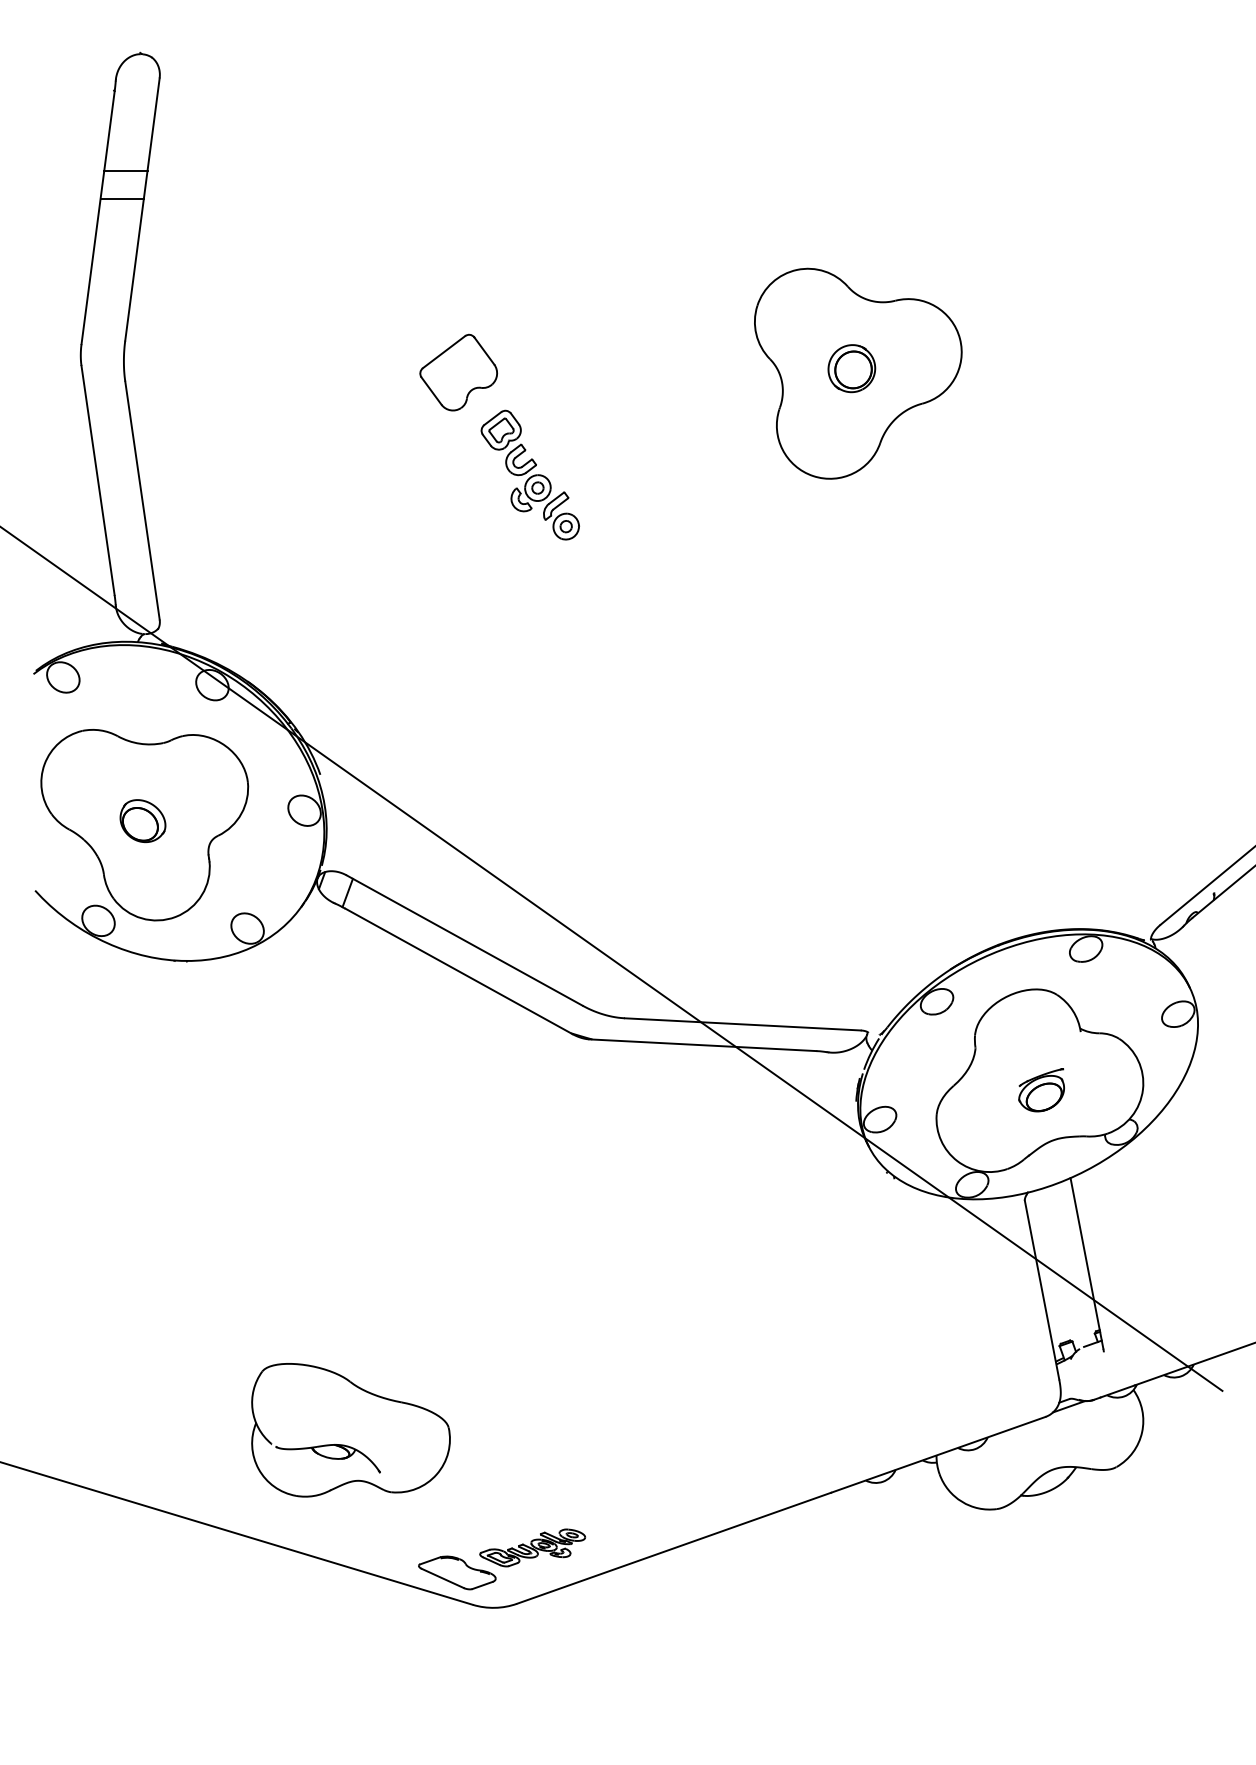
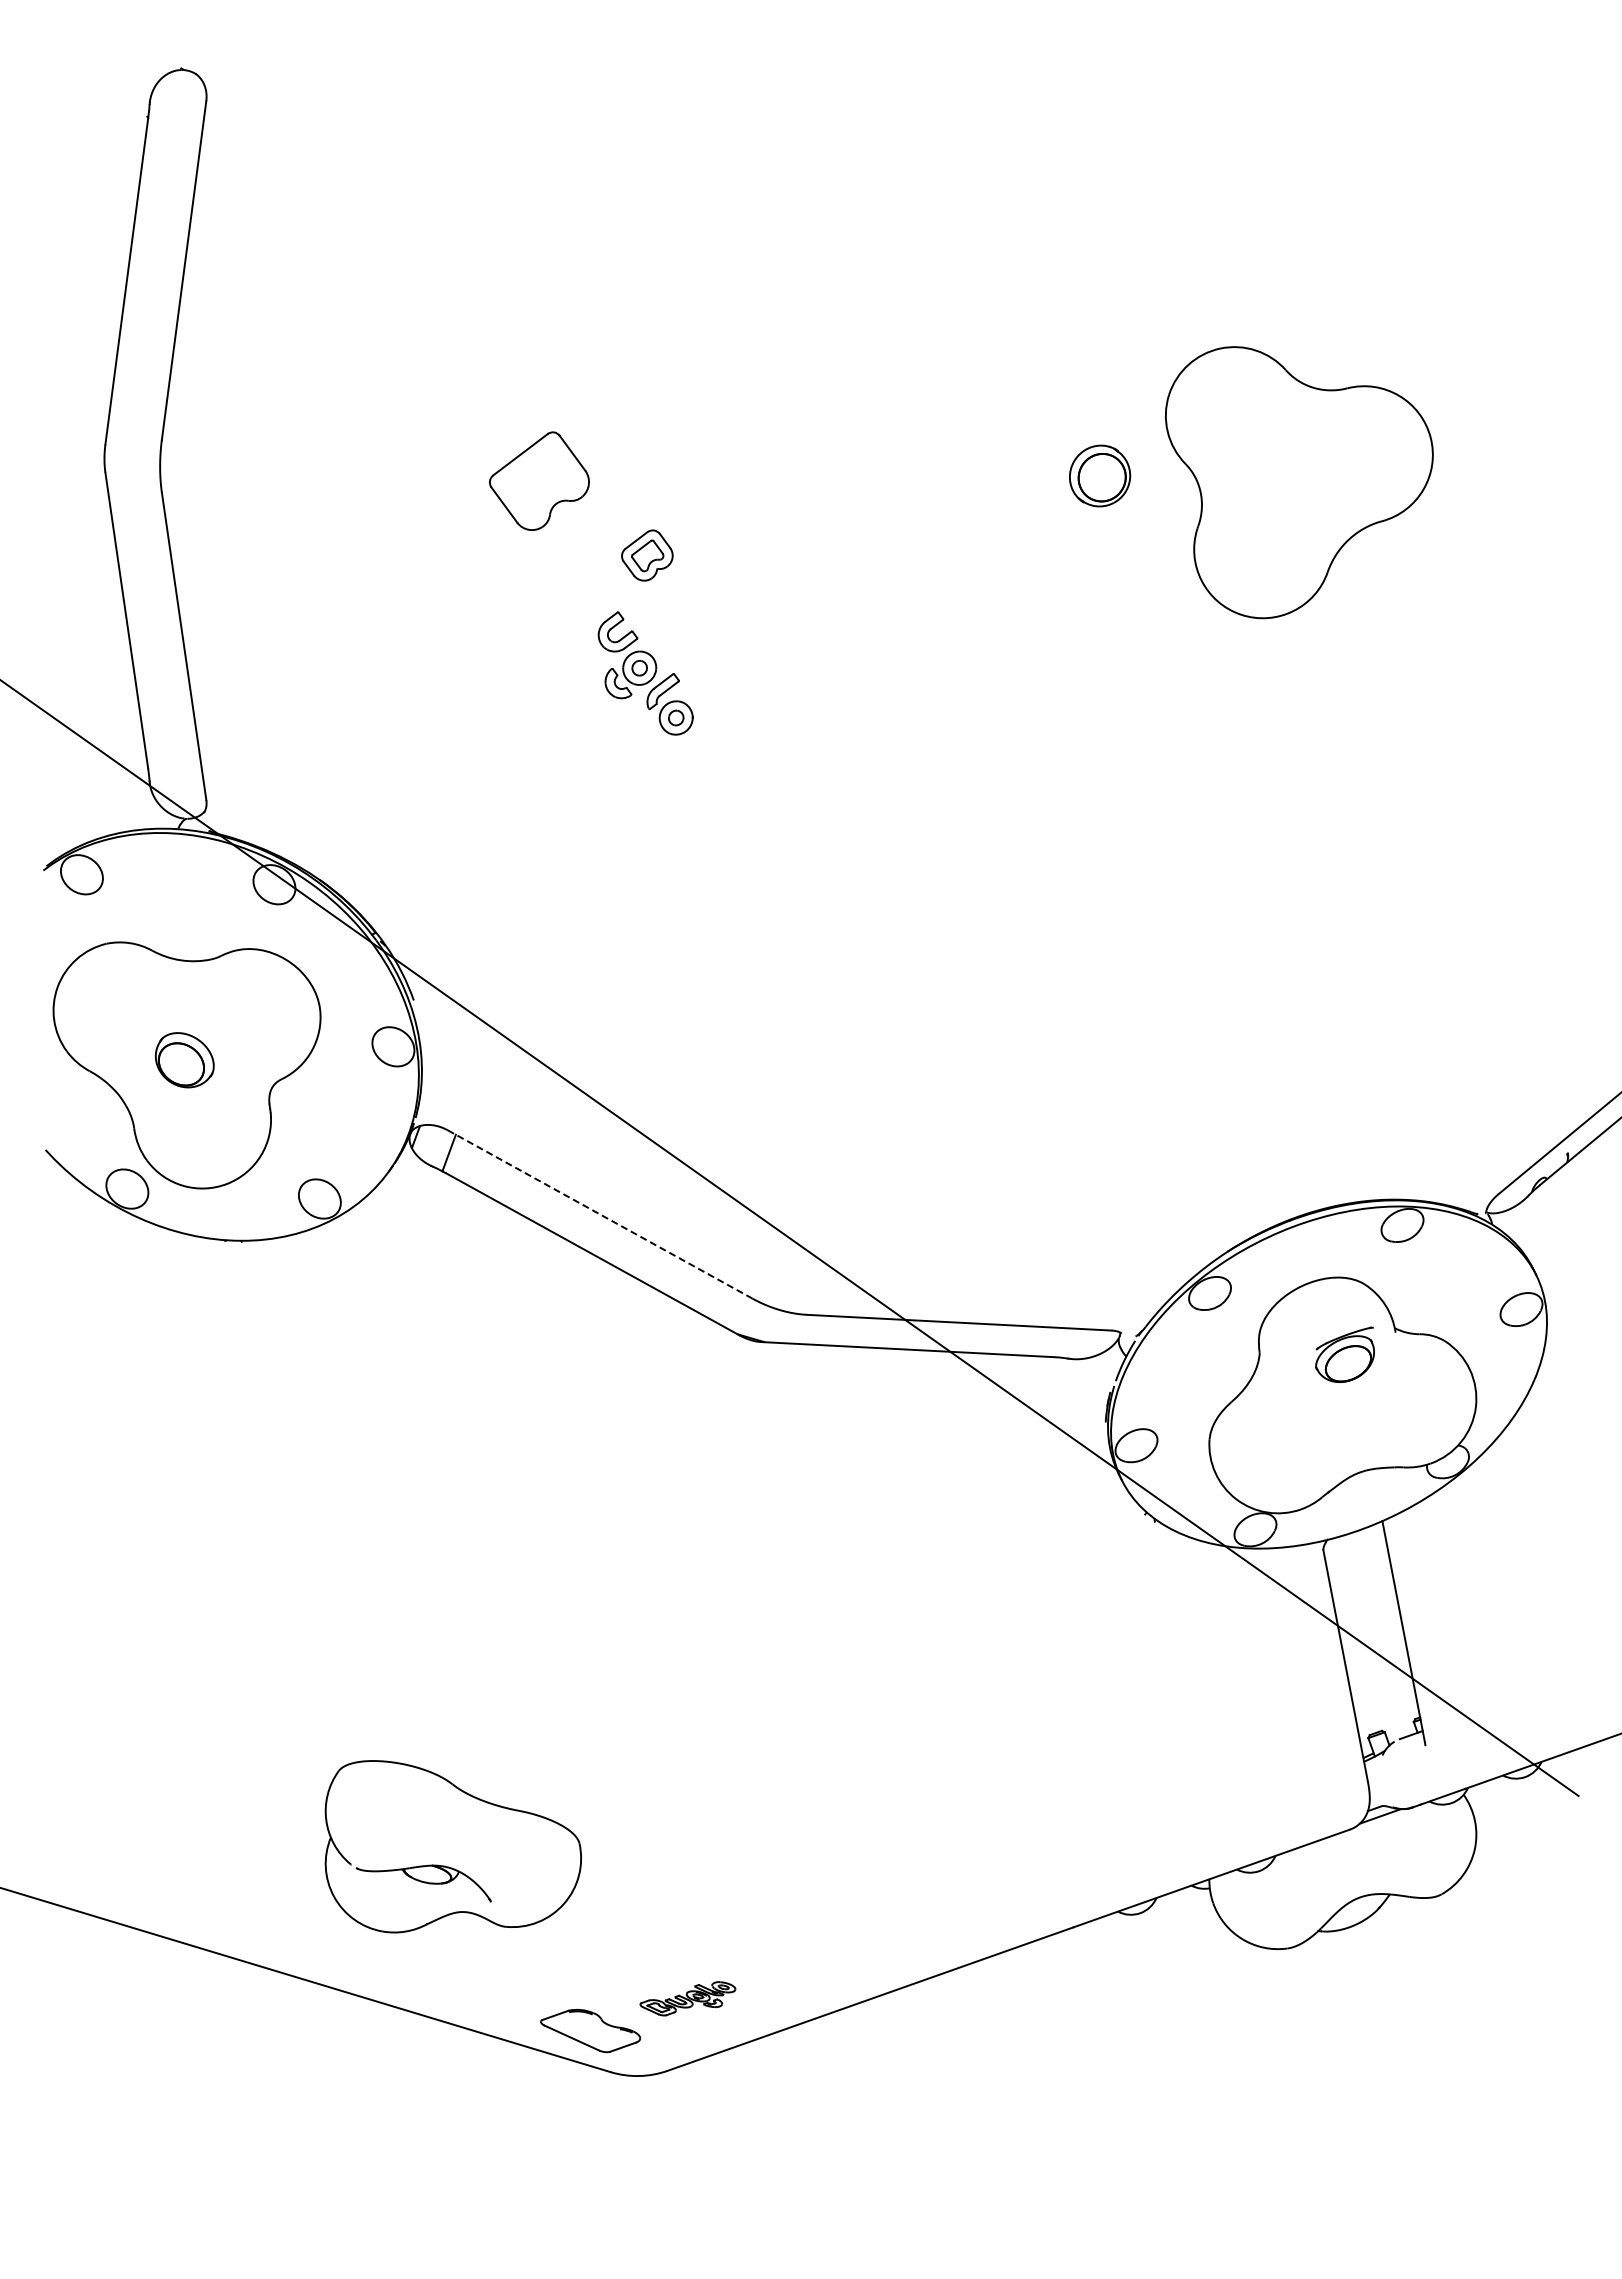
line: (125, 170) -> (162, 220), removed
line: (121, 199) -> (157, 257), removed
part: (457, 372) -> (538, 480), moved
part: (858, 373) -> (1299, 482), moved
part: (542, 492) -> (645, 673), moved
line: (464, 940) -> (600, 1214), solid -> dashed
part: (1041, 1090) -> (1344, 1354), moved
part: (532, 1547) -> (687, 1998), size x0.7

